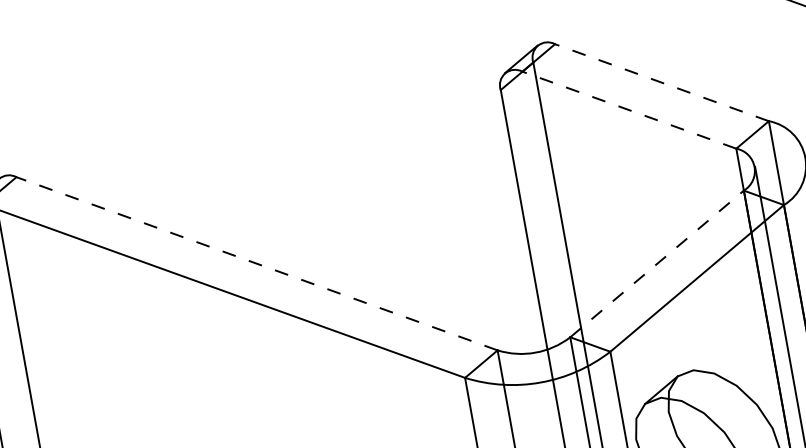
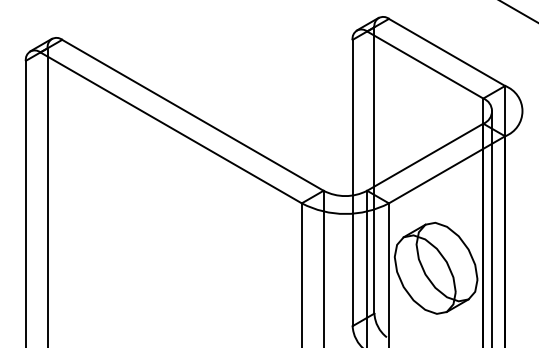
line: (661, 82) -> (446, 52), dashed -> solid
line: (627, 109) -> (424, 64), dashed -> solid
line: (657, 262) -> (425, 156), dashed -> solid
line: (256, 264) -> (192, 115), dashed -> solid

